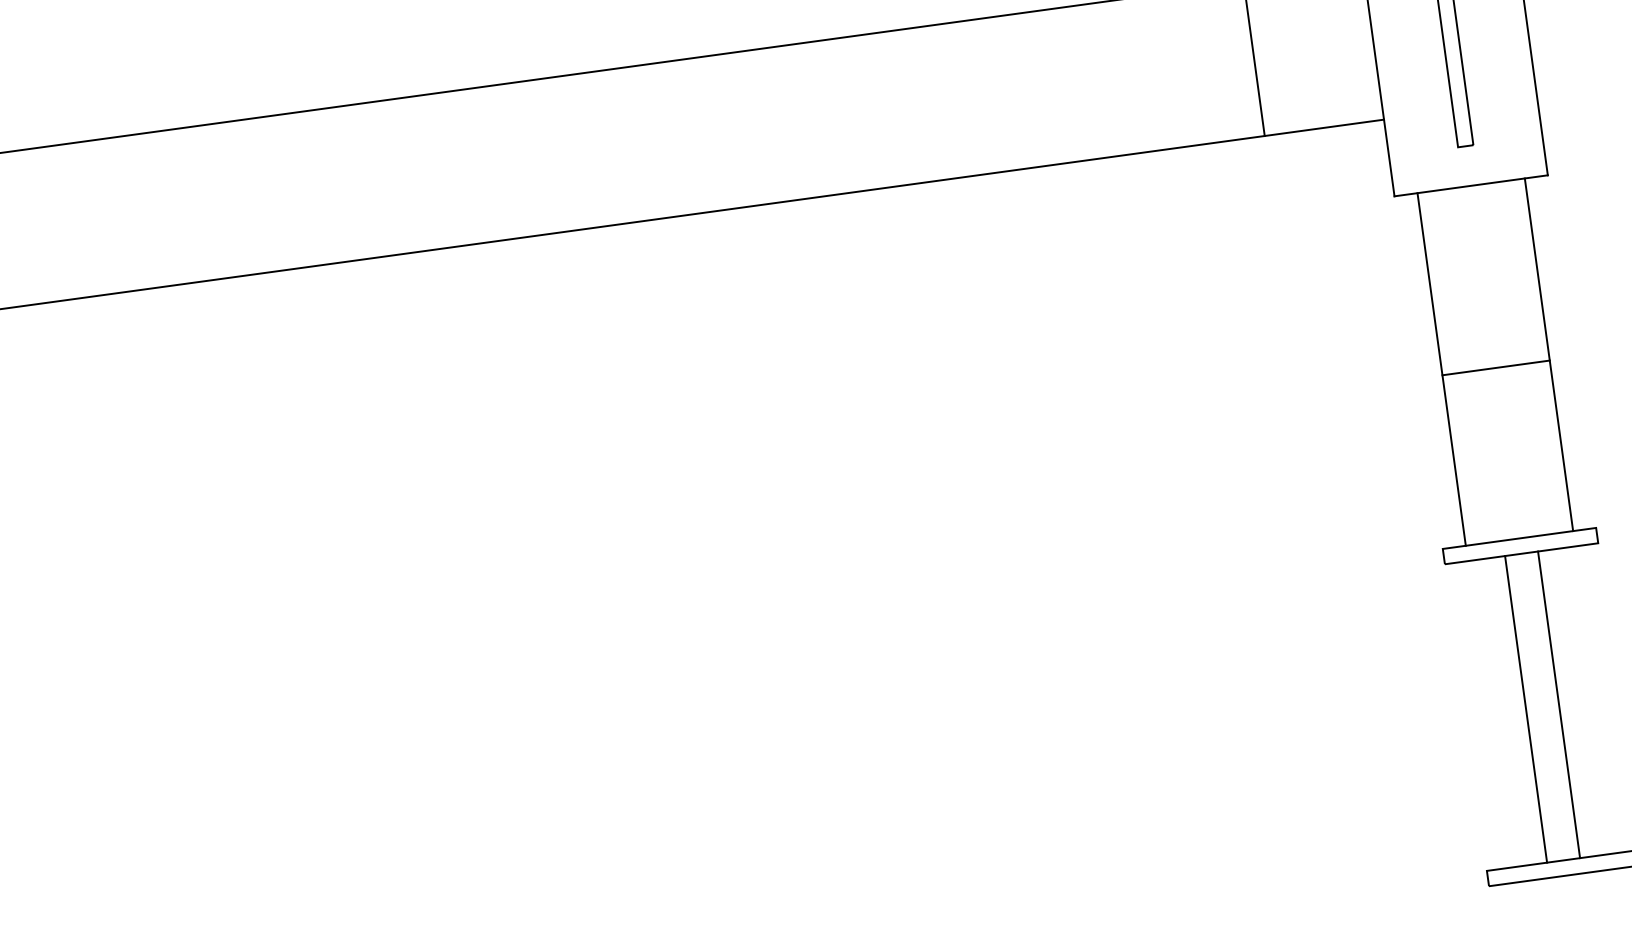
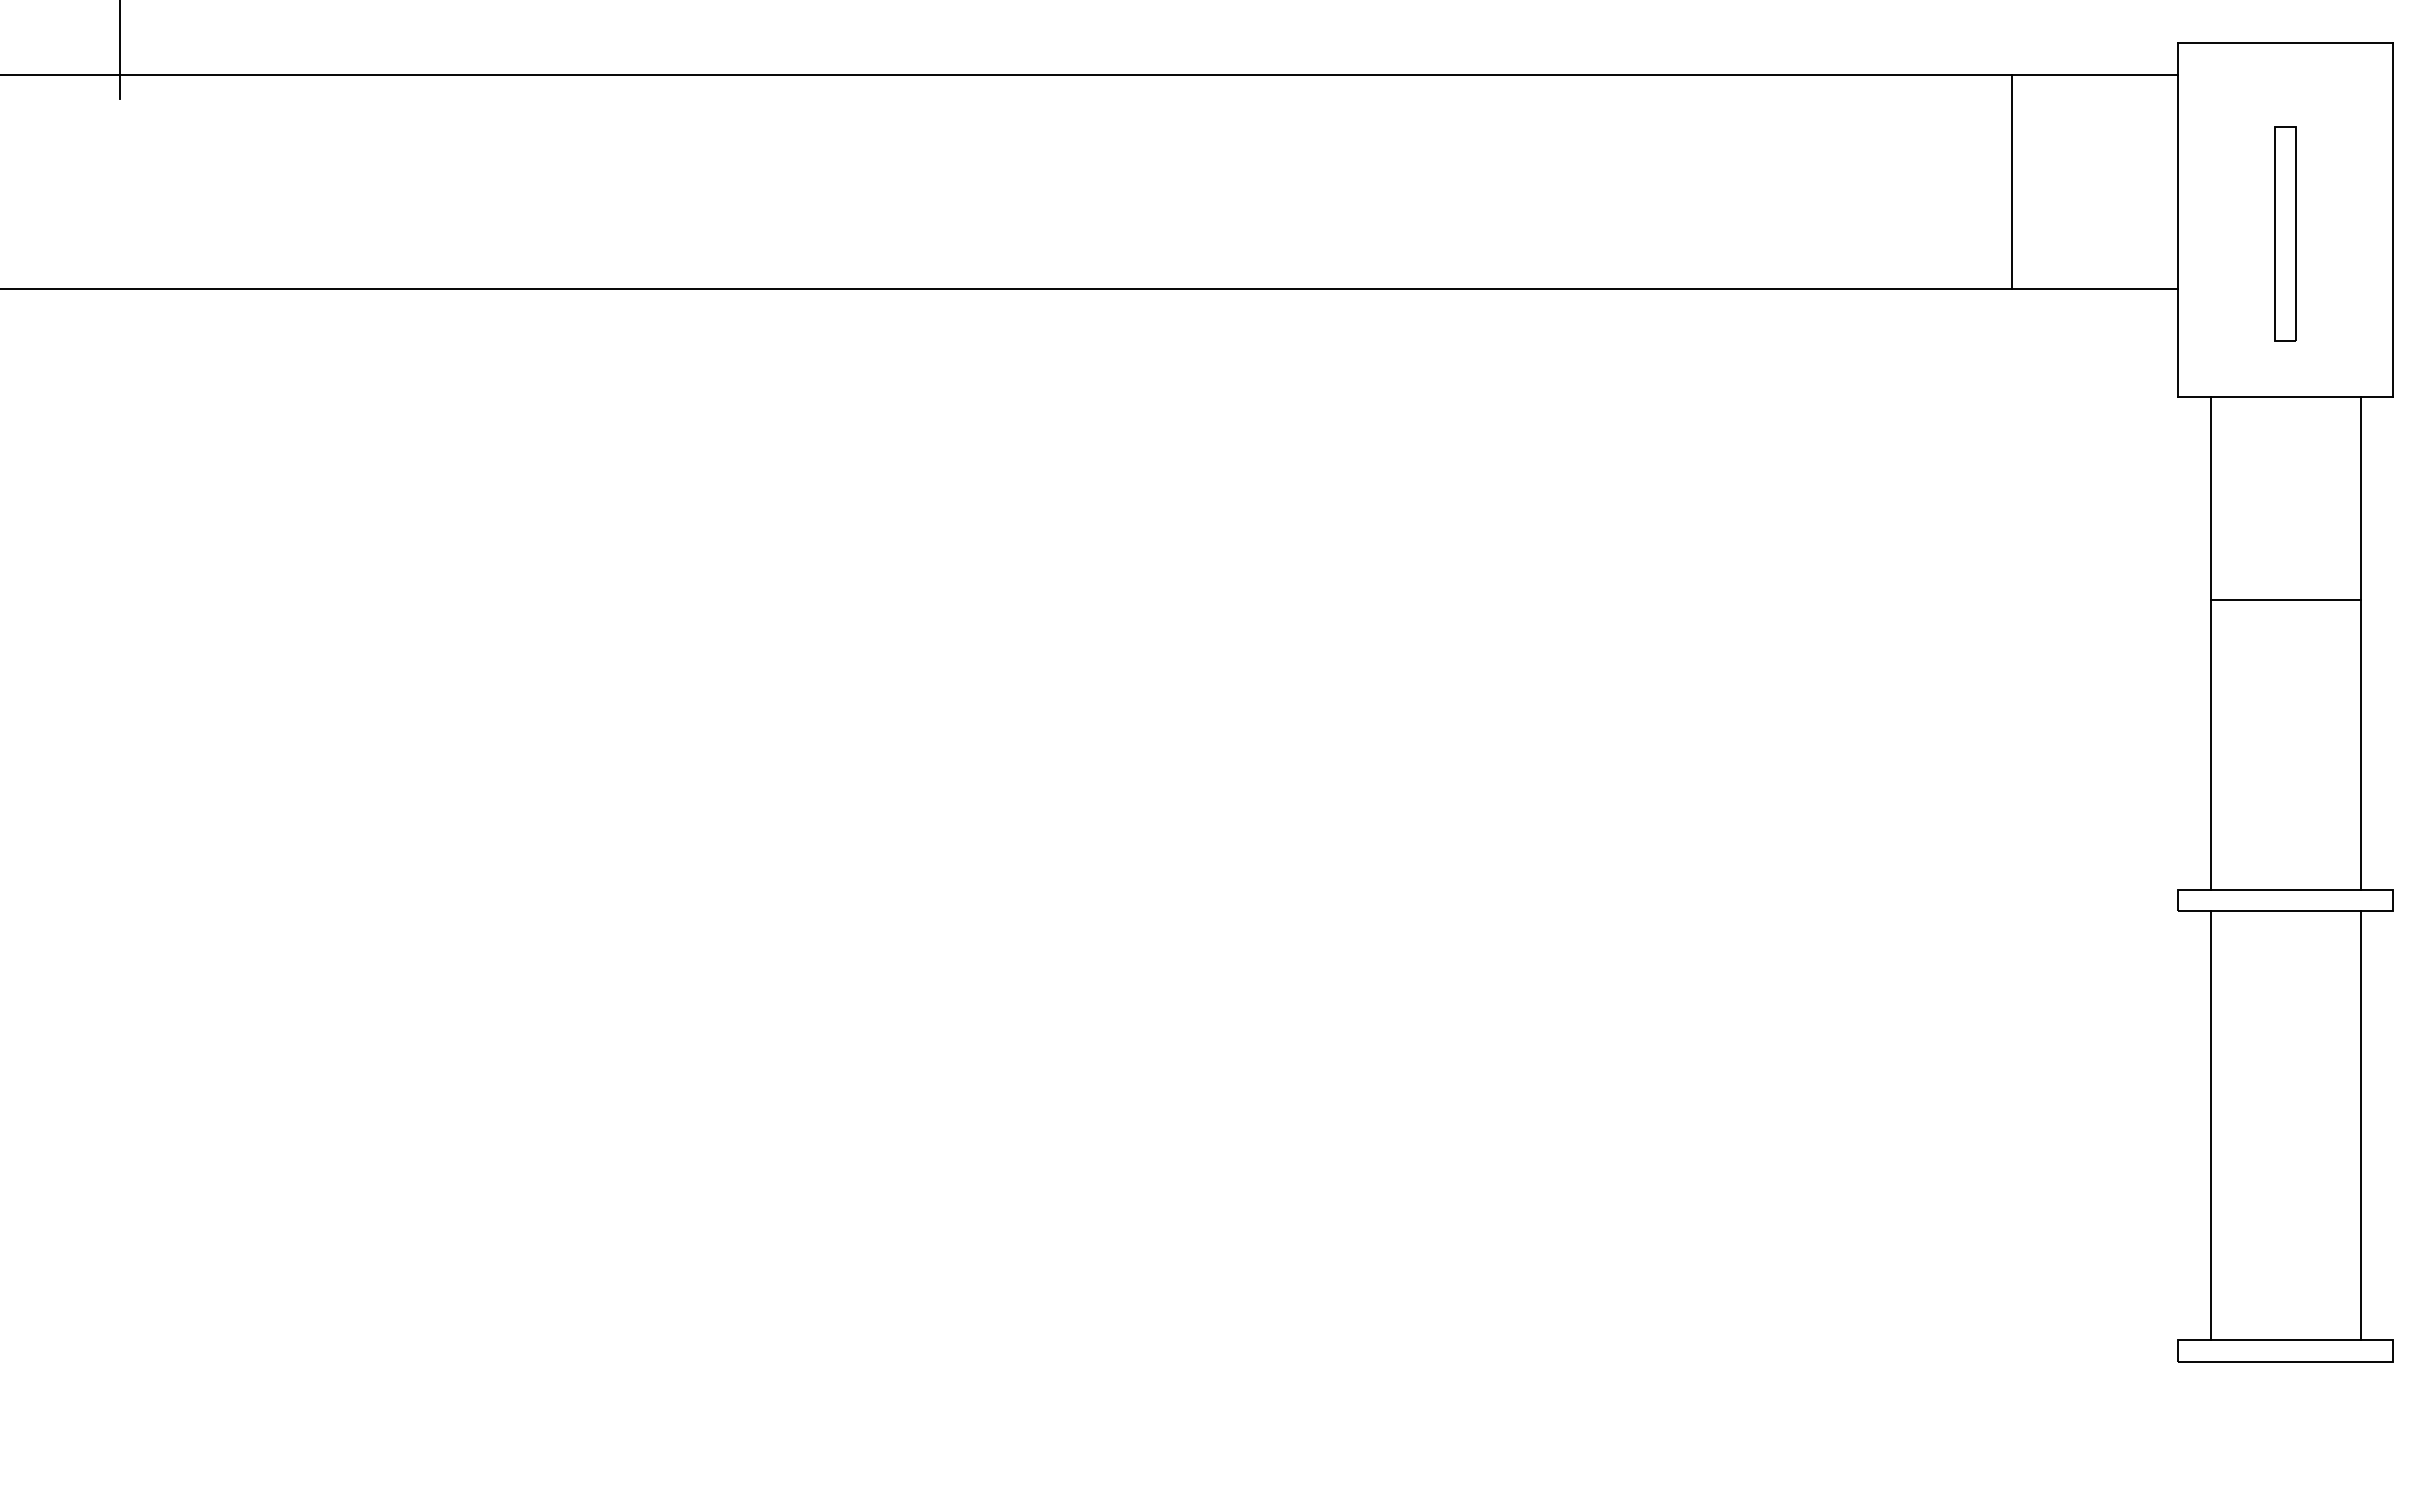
line: (1496, 367) -> (2285, 600), moved
line: (1558, 704) -> (2360, 1125), moved
line: (1525, 709) -> (2210, 1125), moved

